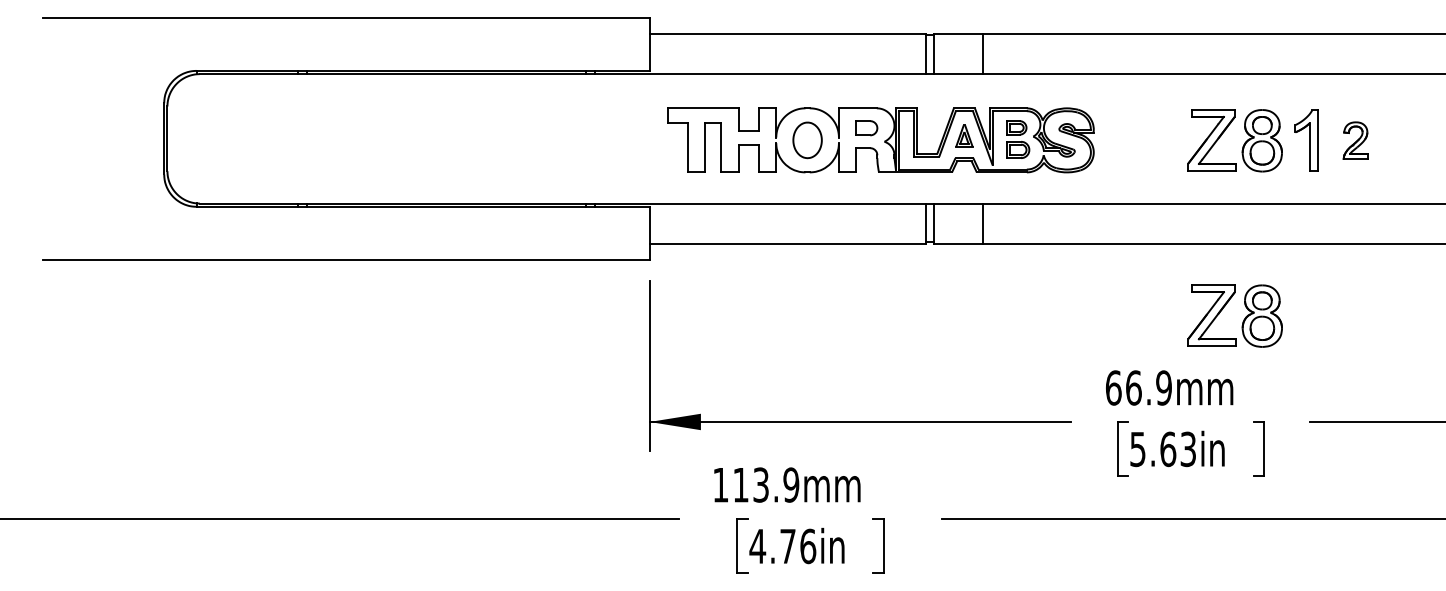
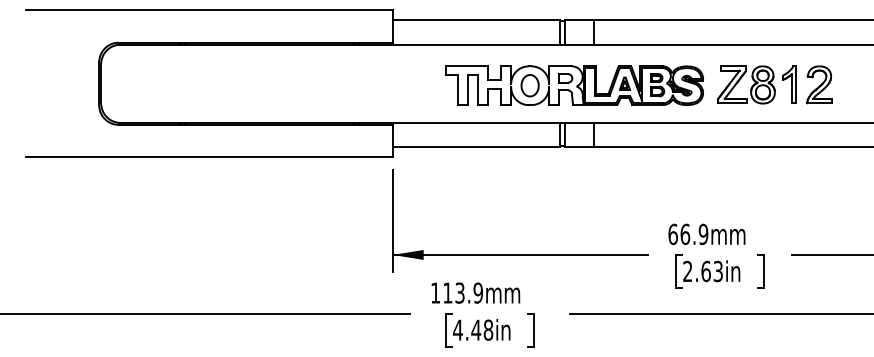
part: (880, 139) -> (574, 85), moved
part: (1355, 139) -> (819, 84), size x1.67
part: (1235, 315) -> (746, 190), removed
text: (1137, 449) -> (687, 271), 5.63in -> 2.63in
text: (798, 545) -> (482, 329), 4.76in -> 4.48in

